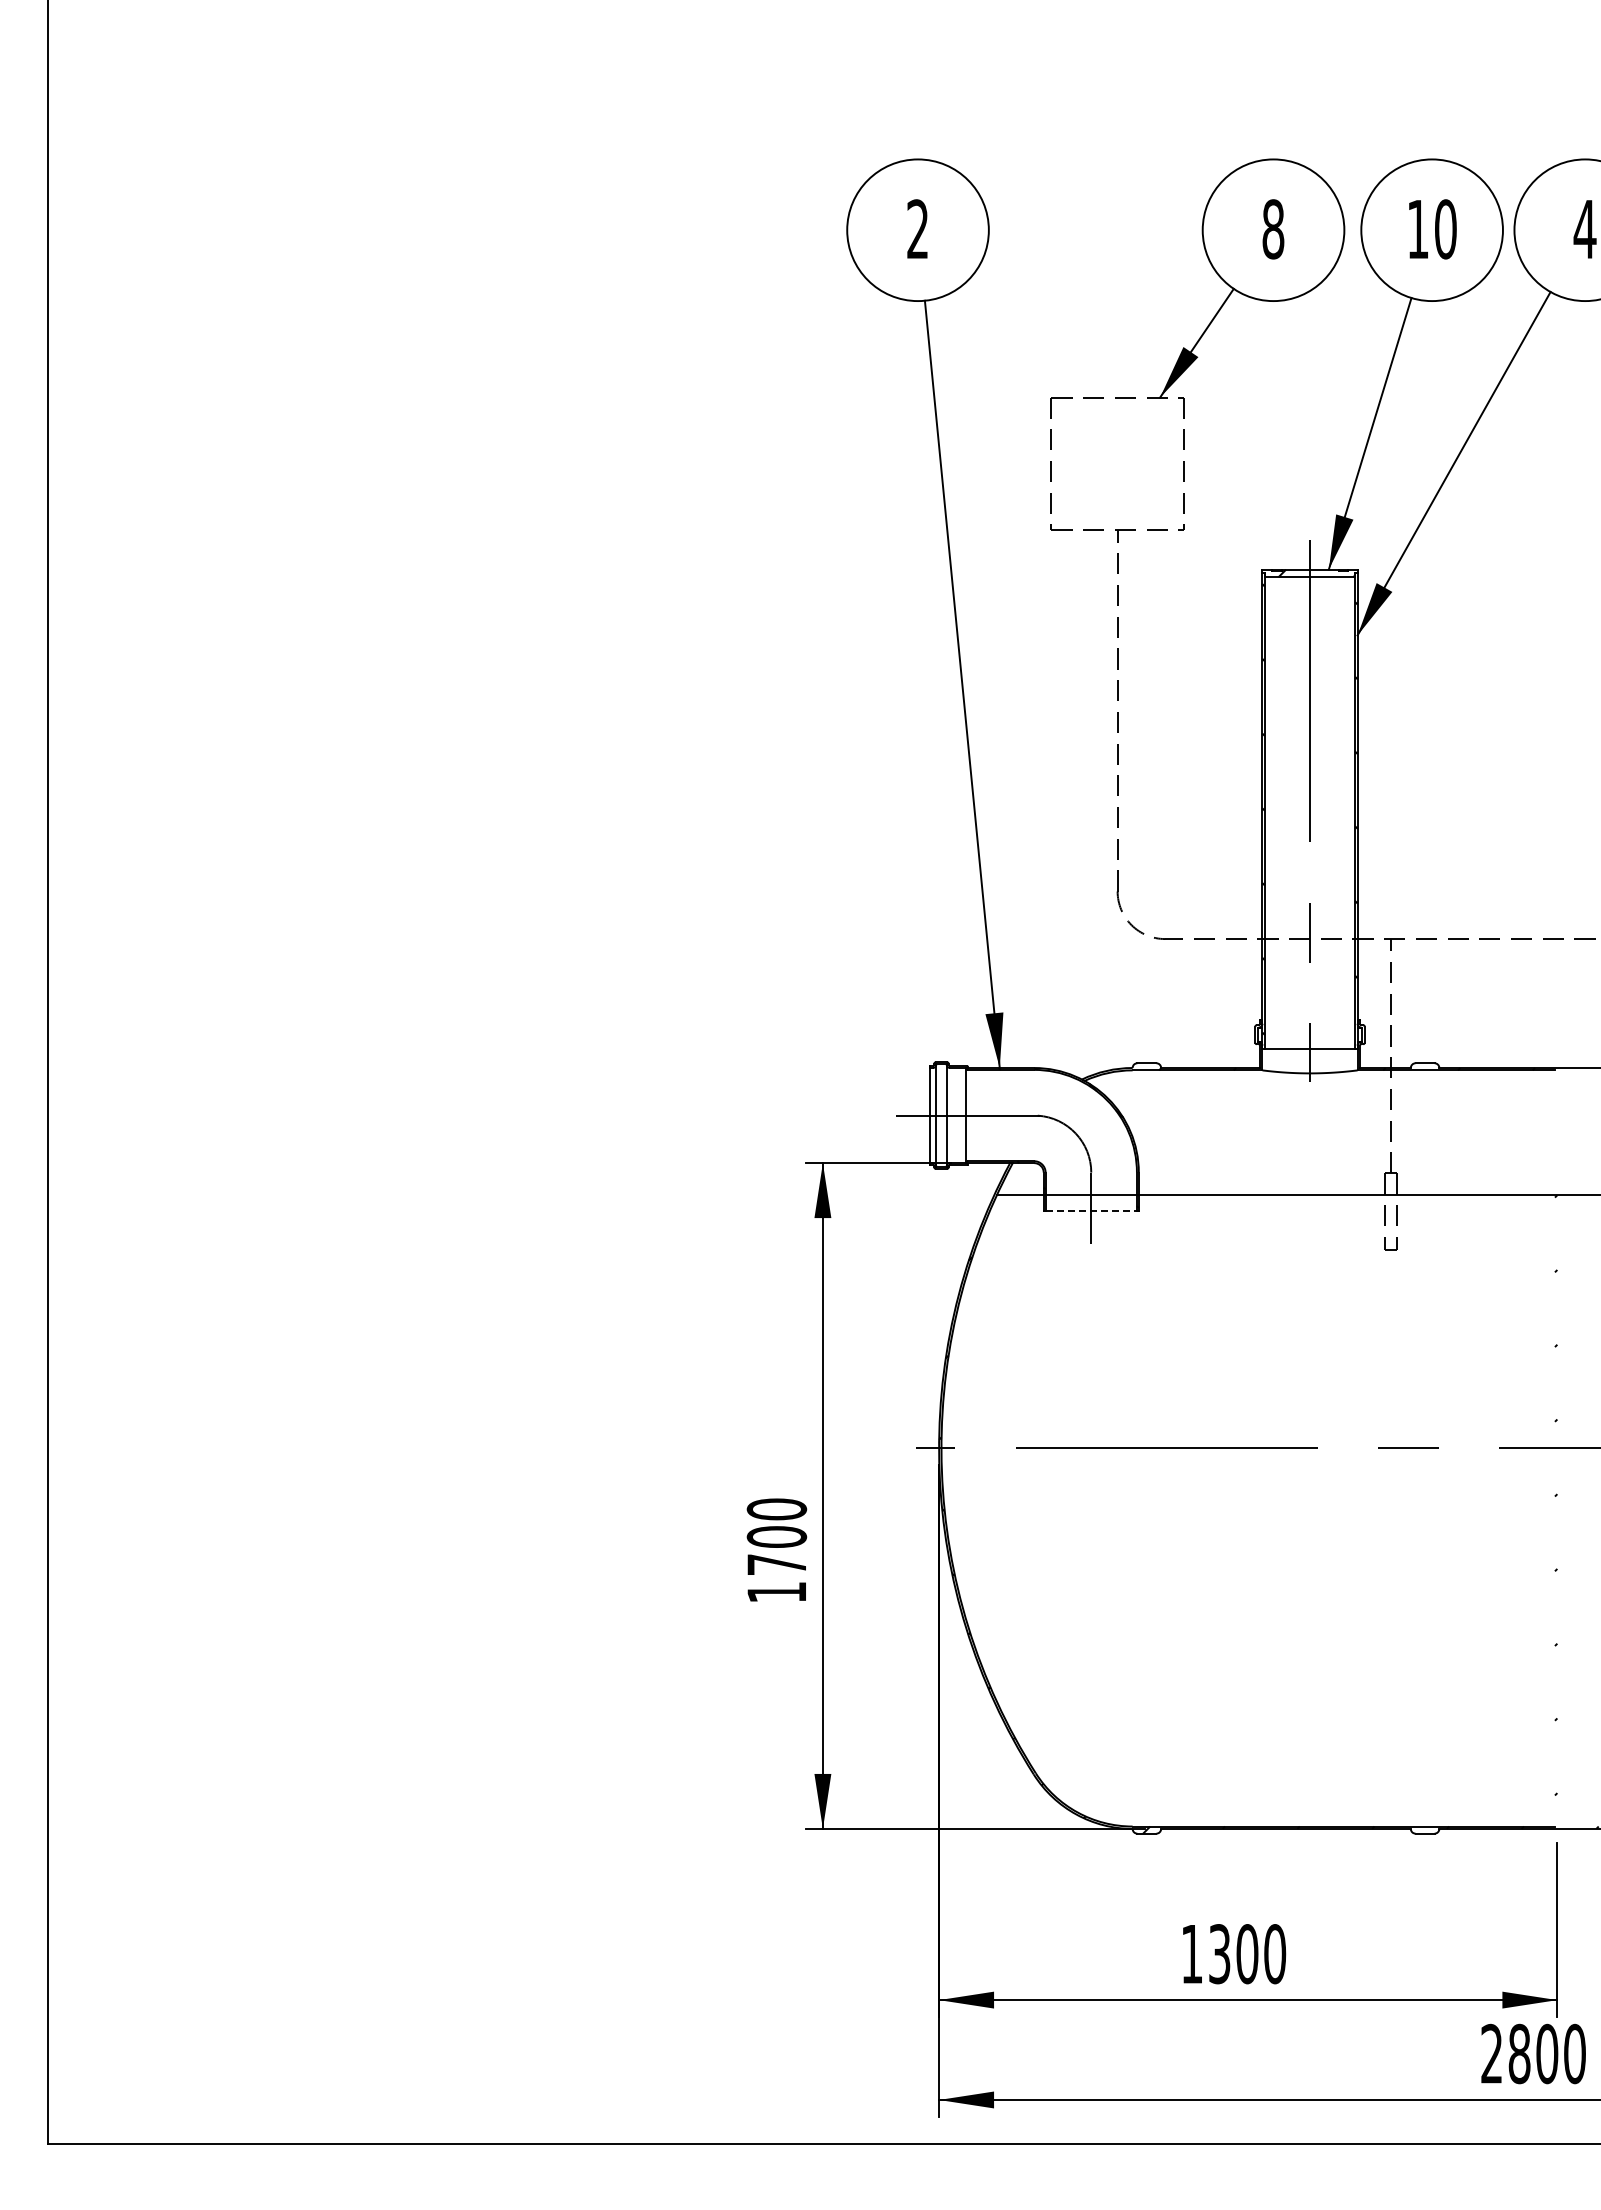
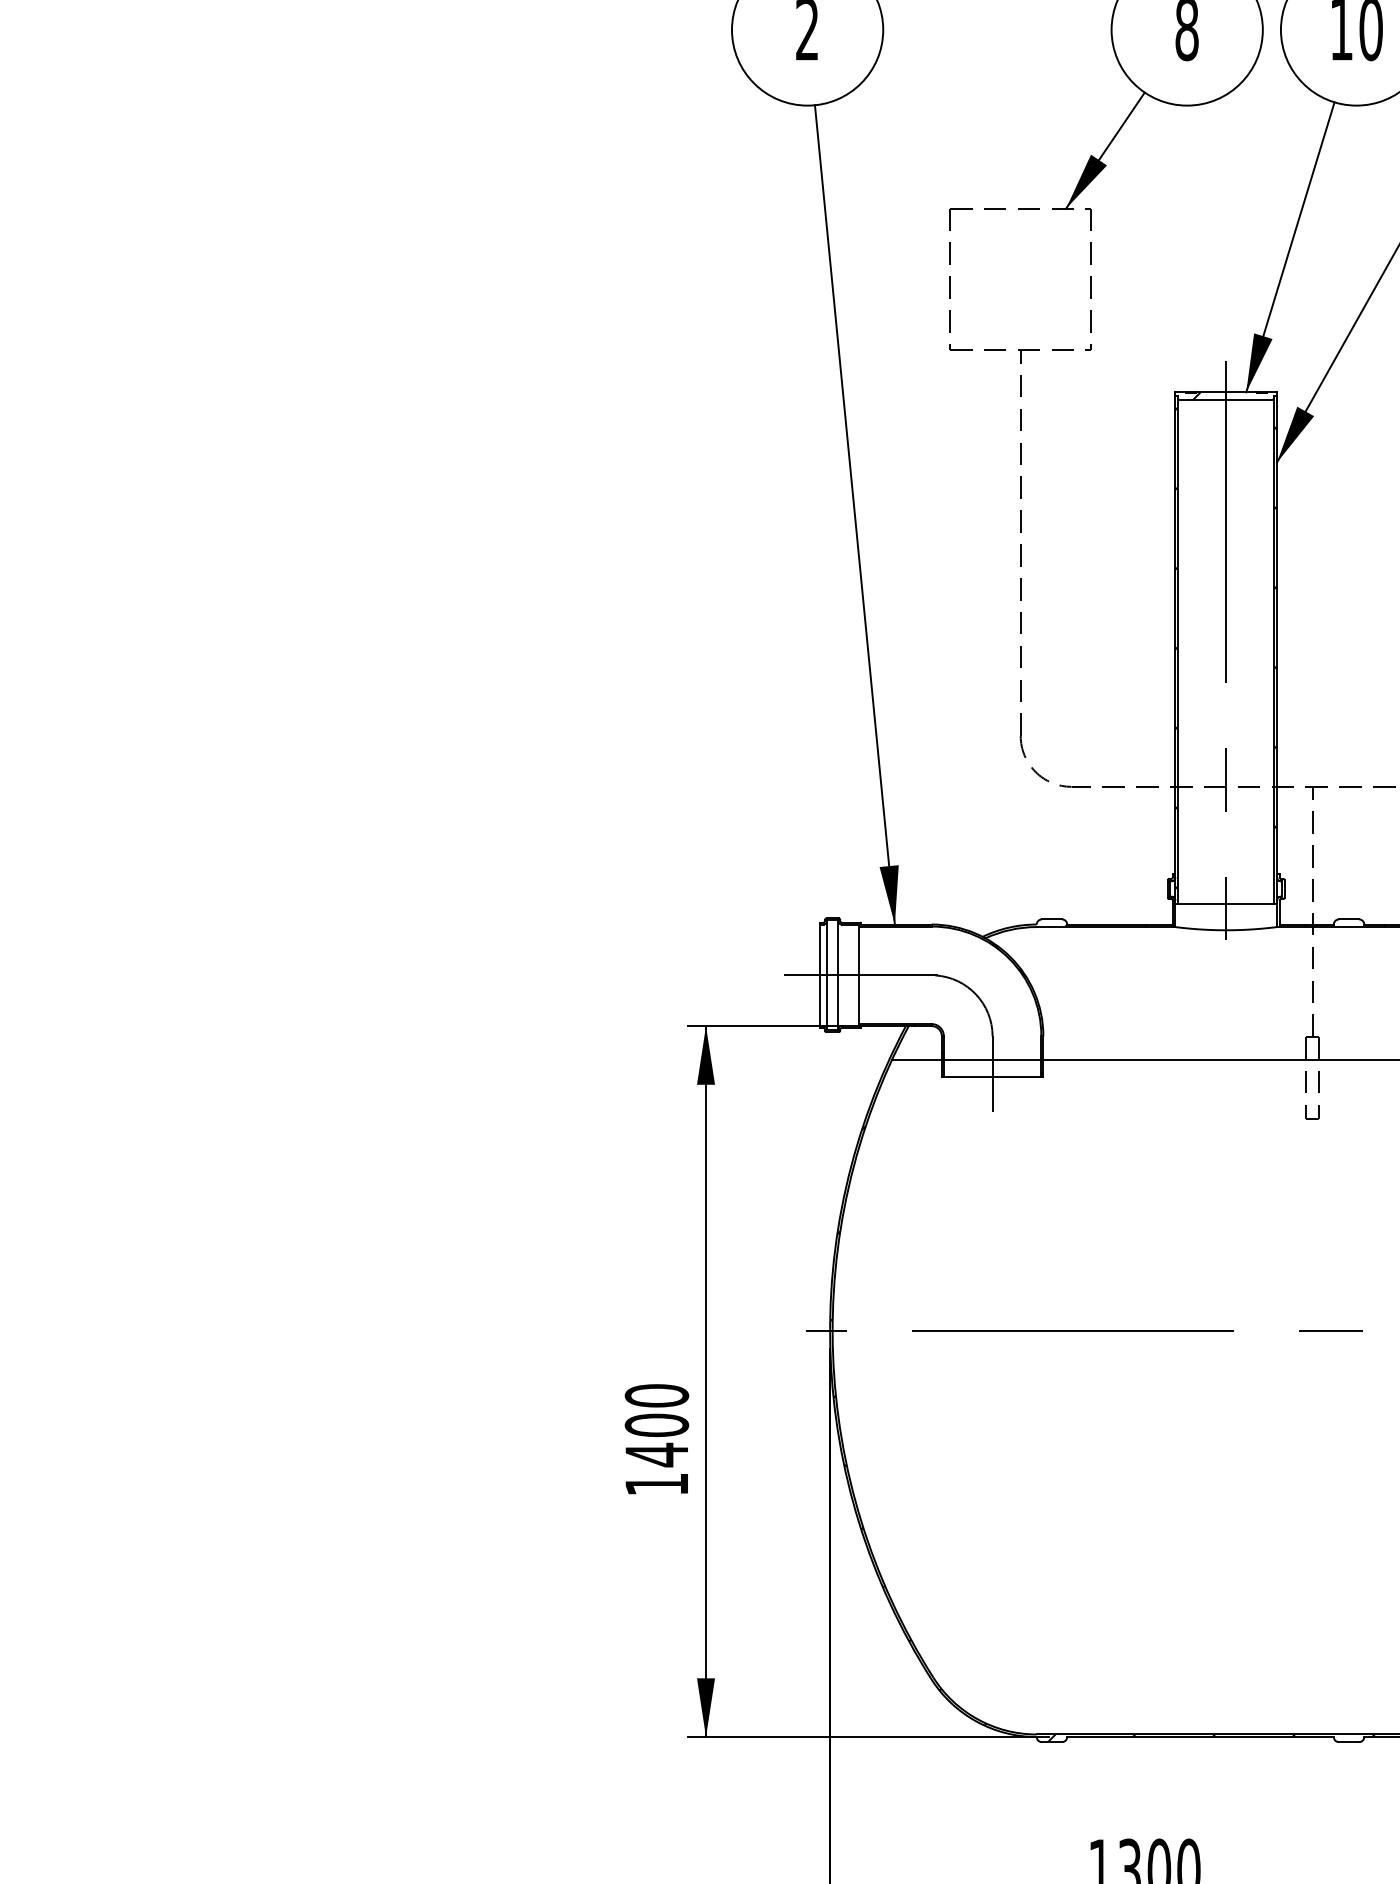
line: (1091, 1210) -> (992, 1076), dashed -> solid
text: (776, 1564) -> (656, 1454), 1700 -> 1400

